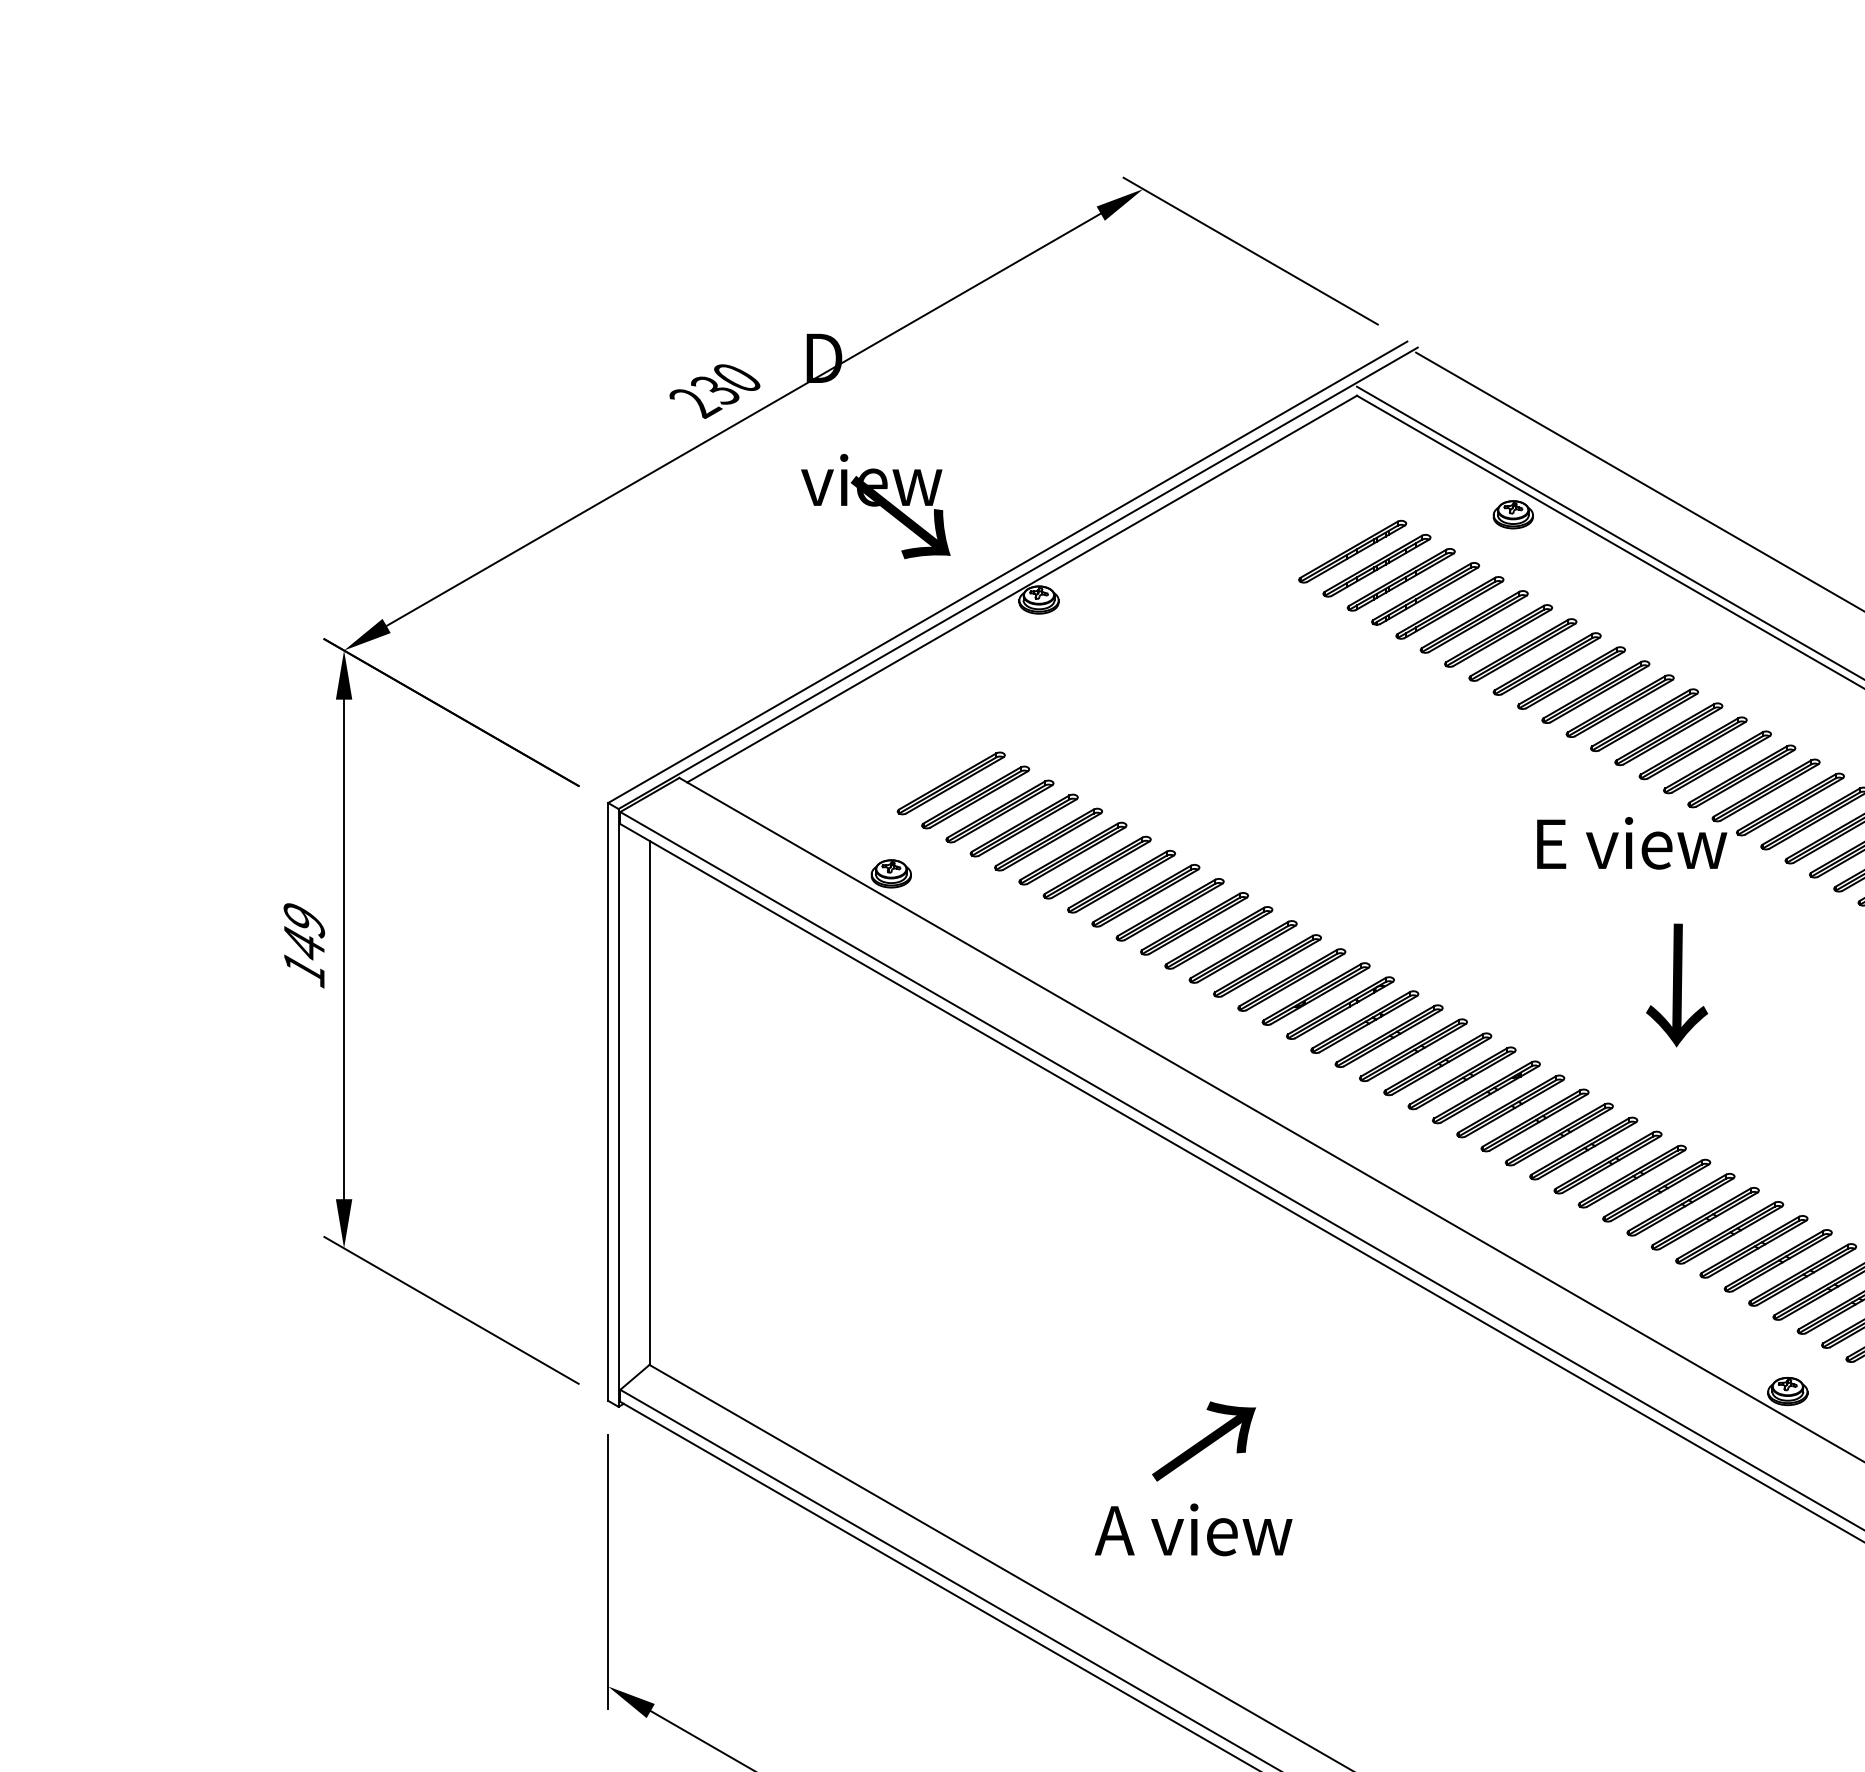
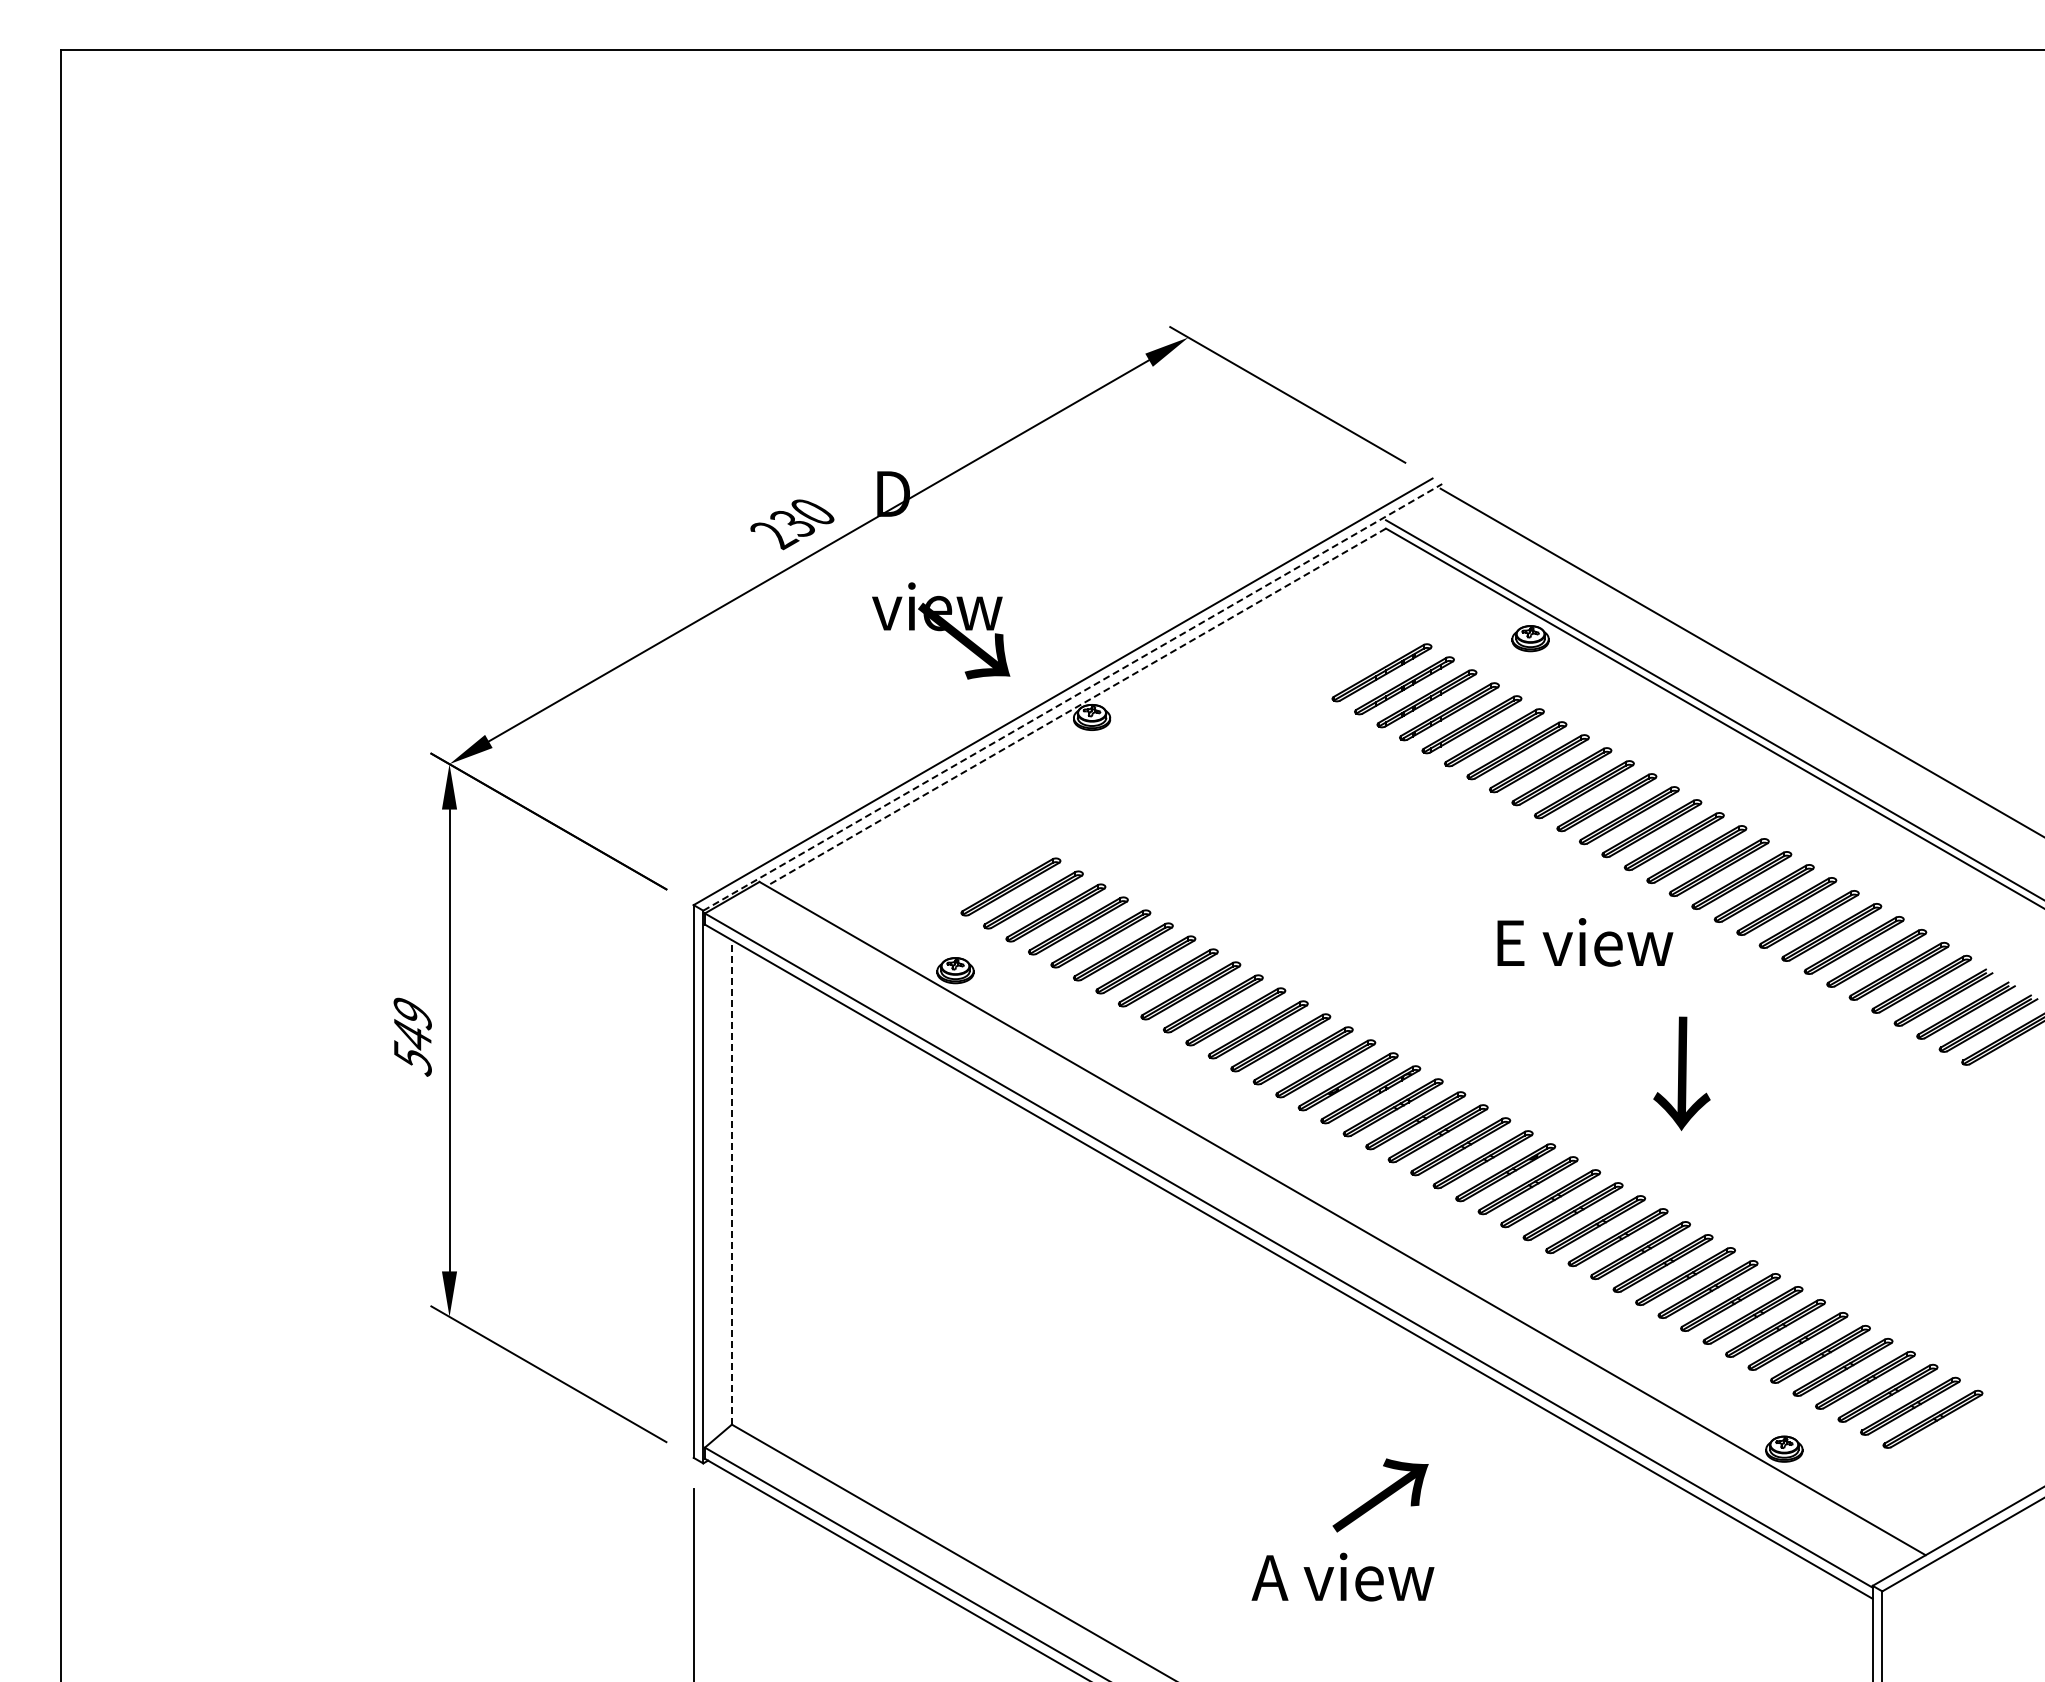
line: (1017, 578) -> (1072, 697), solid -> dashed
line: (1022, 589) -> (1076, 707), solid -> dashed
text: (1632, 843) -> (1585, 942), moved
text: (304, 968) -> (412, 1058), 149 -> 549
line: (650, 1103) -> (732, 1182), solid -> dashed
text: (1203, 1441) -> (1380, 1495), moved
text: (1193, 1529) -> (1342, 1576), moved

